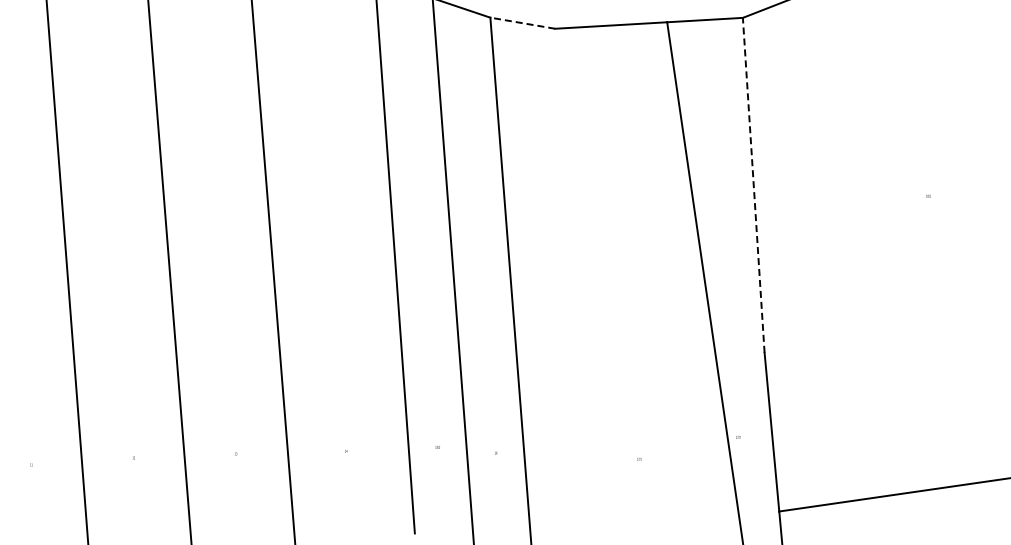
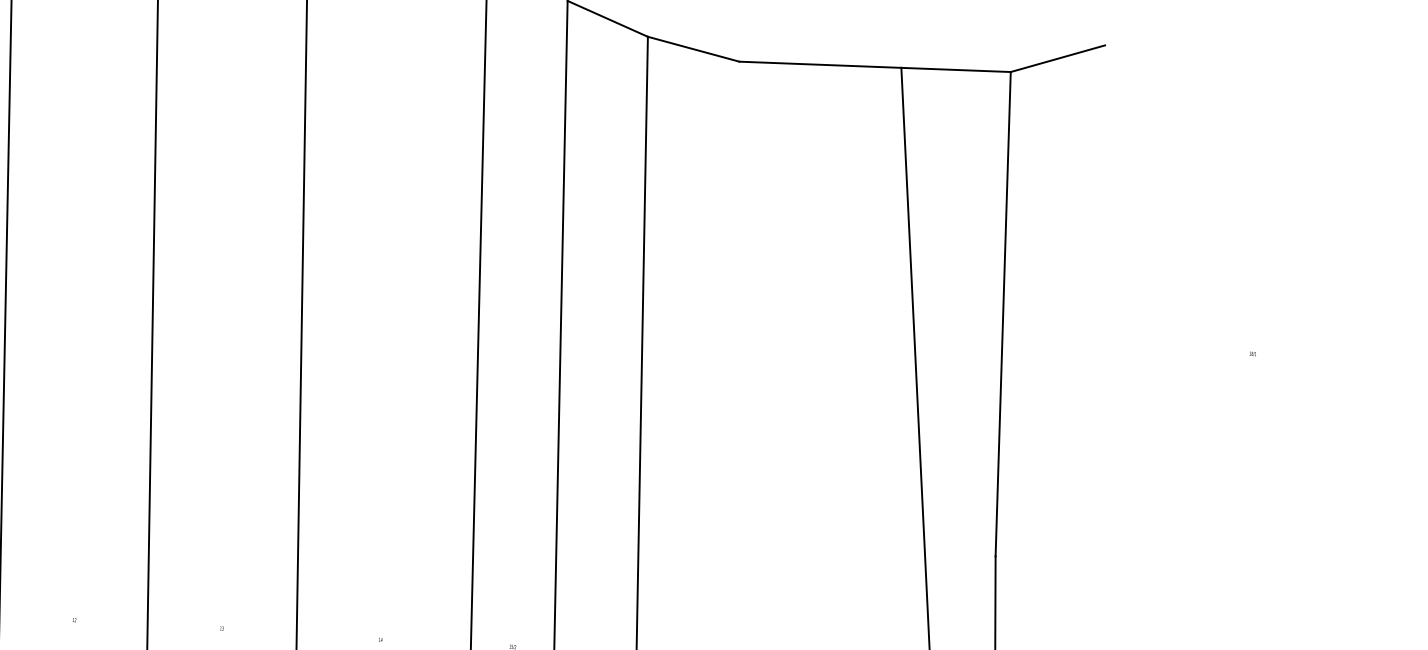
line: (522, 23) -> (693, 49), dashed -> solid
line: (753, 185) -> (1002, 314), dashed -> solid

